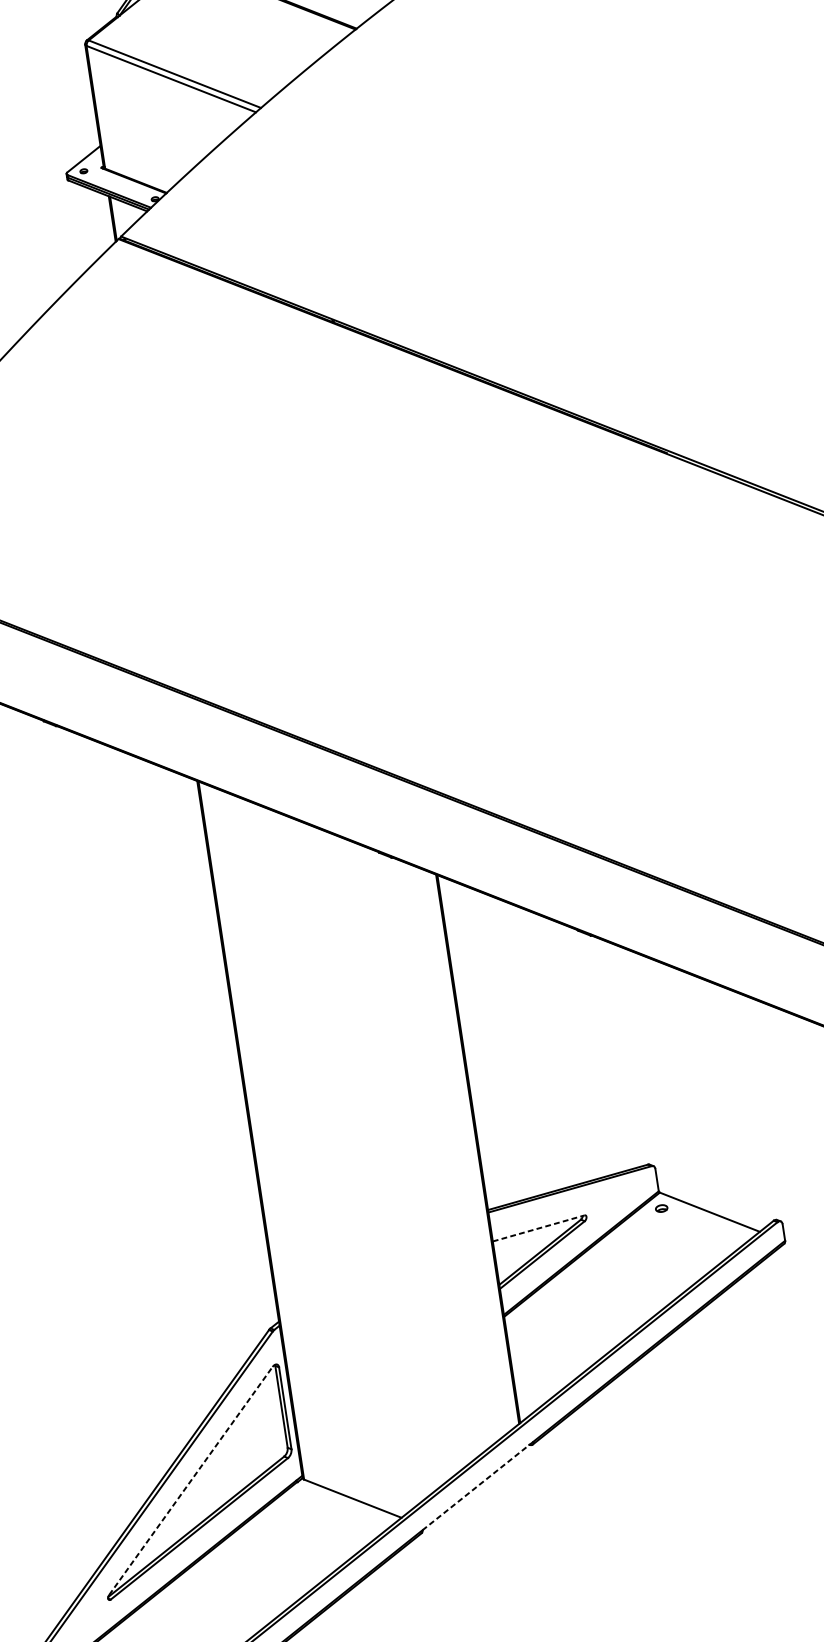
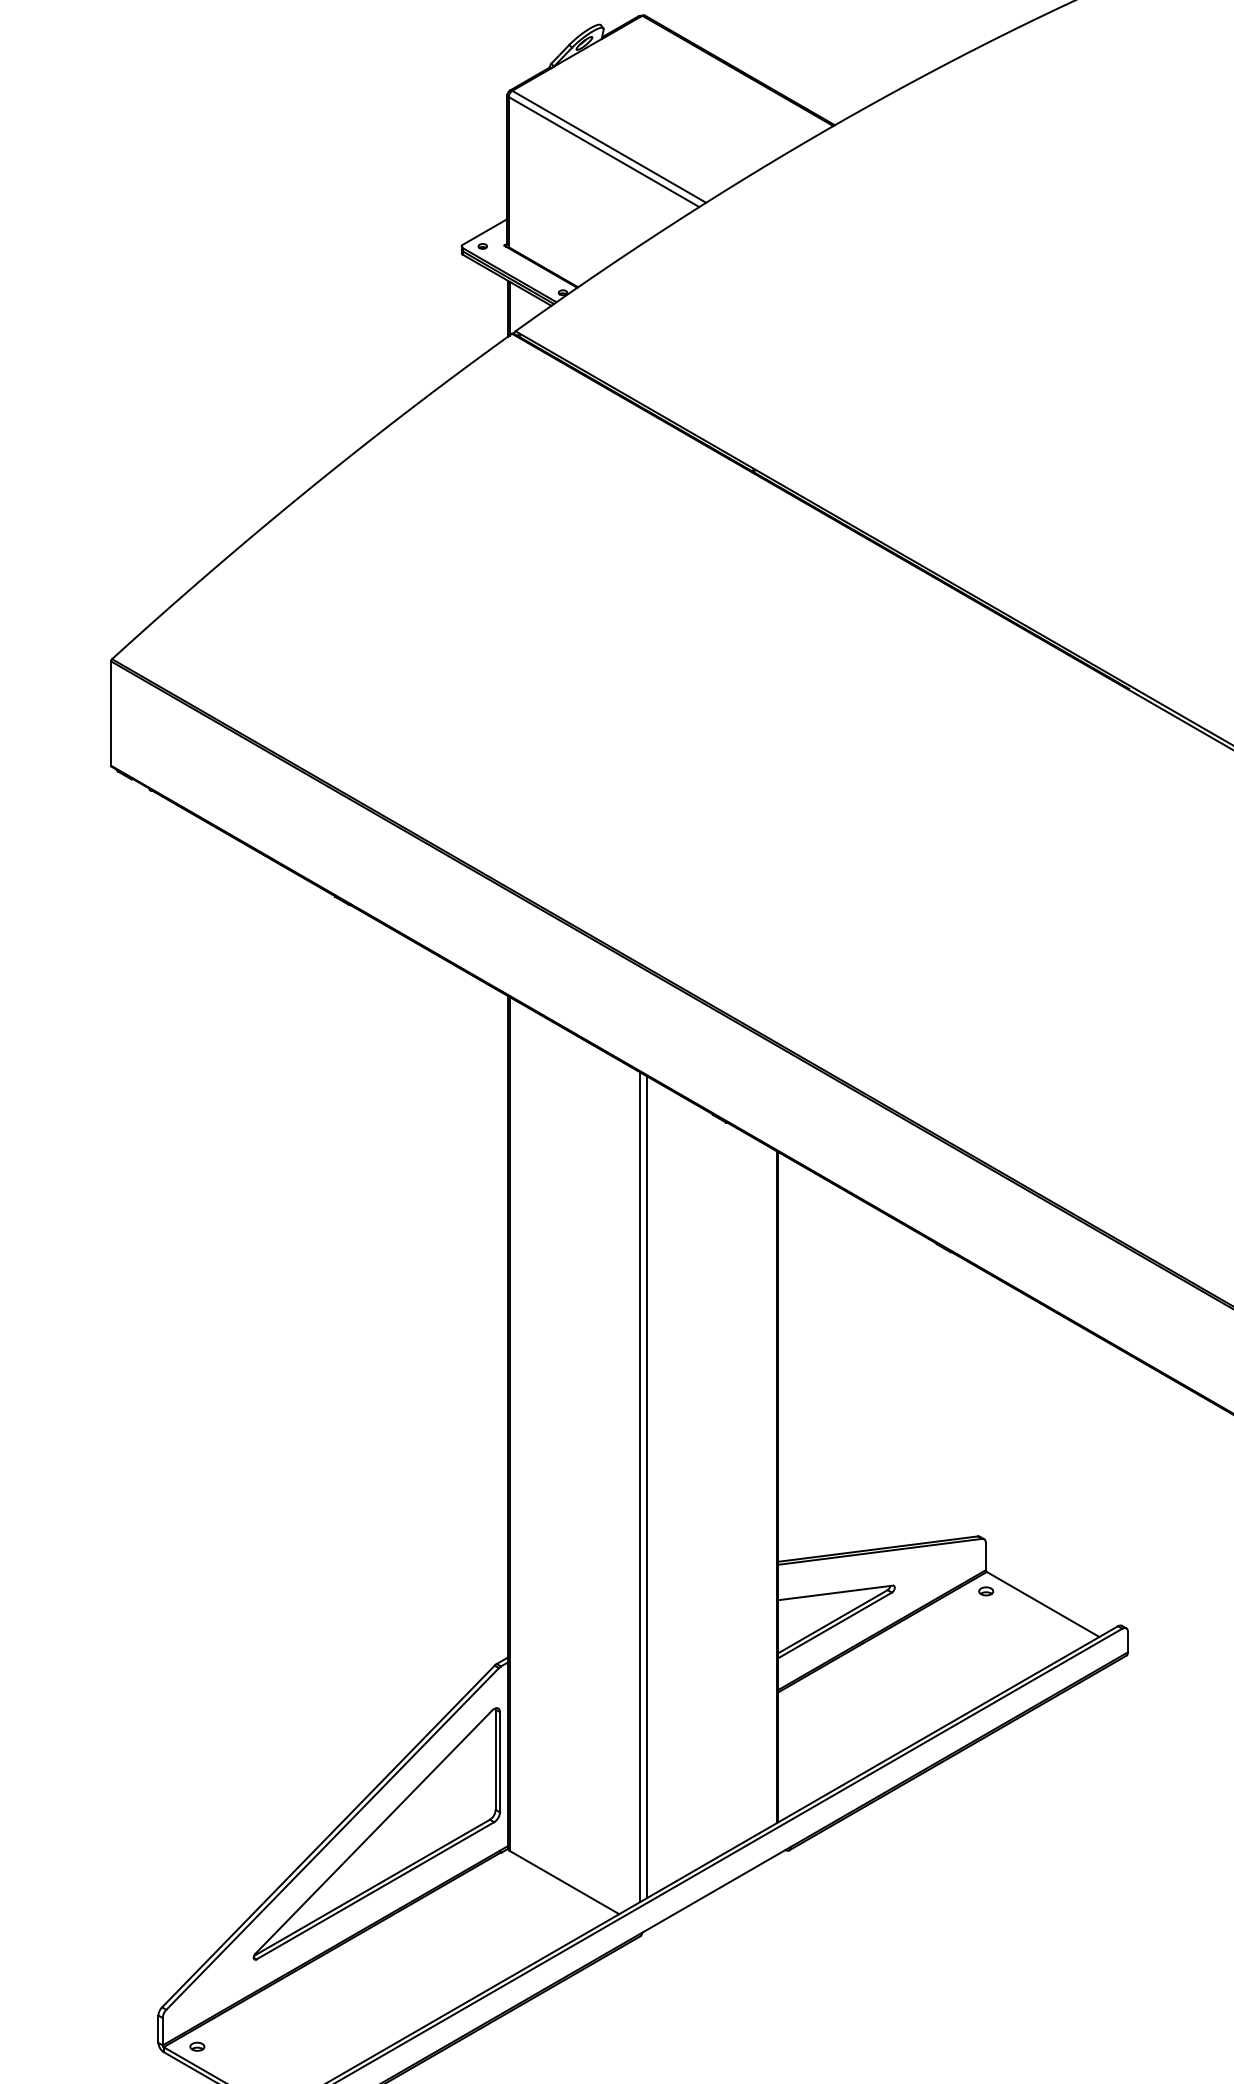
line: (371, 1165) -> (646, 1487), added
line: (365, 1166) -> (639, 1487), added
line: (538, 1228) -> (835, 1592), dashed -> solid
line: (190, 1481) -> (373, 1832), dashed -> solid
line: (478, 1485) -> (716, 1889), dashed -> solid

